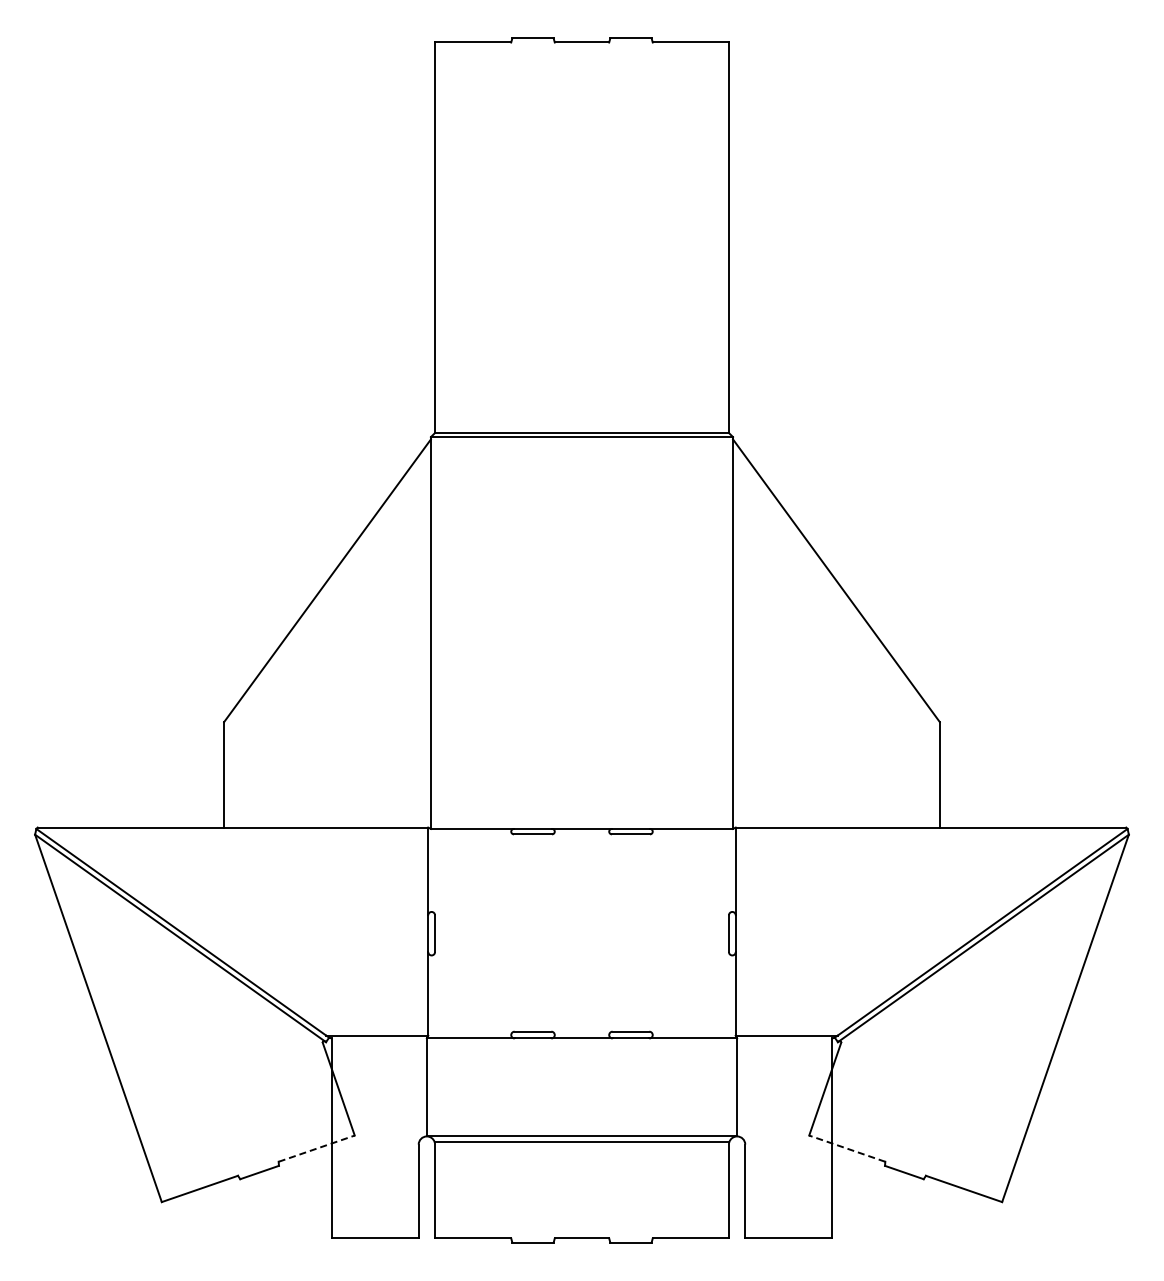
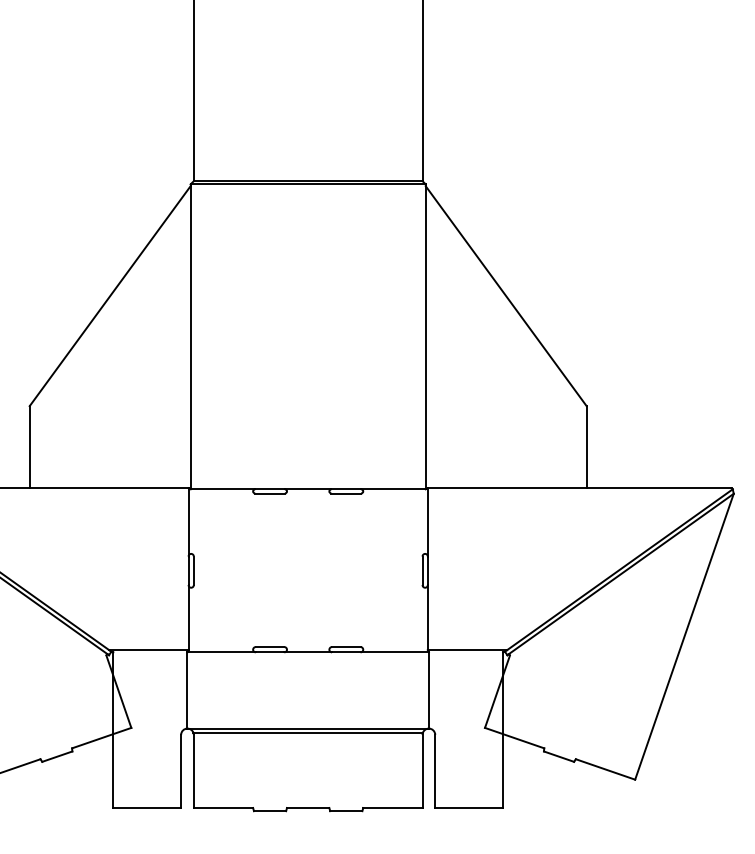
line: (317, 1148) -> (102, 737), dashed -> solid
line: (846, 1148) -> (514, 737), dashed -> solid

